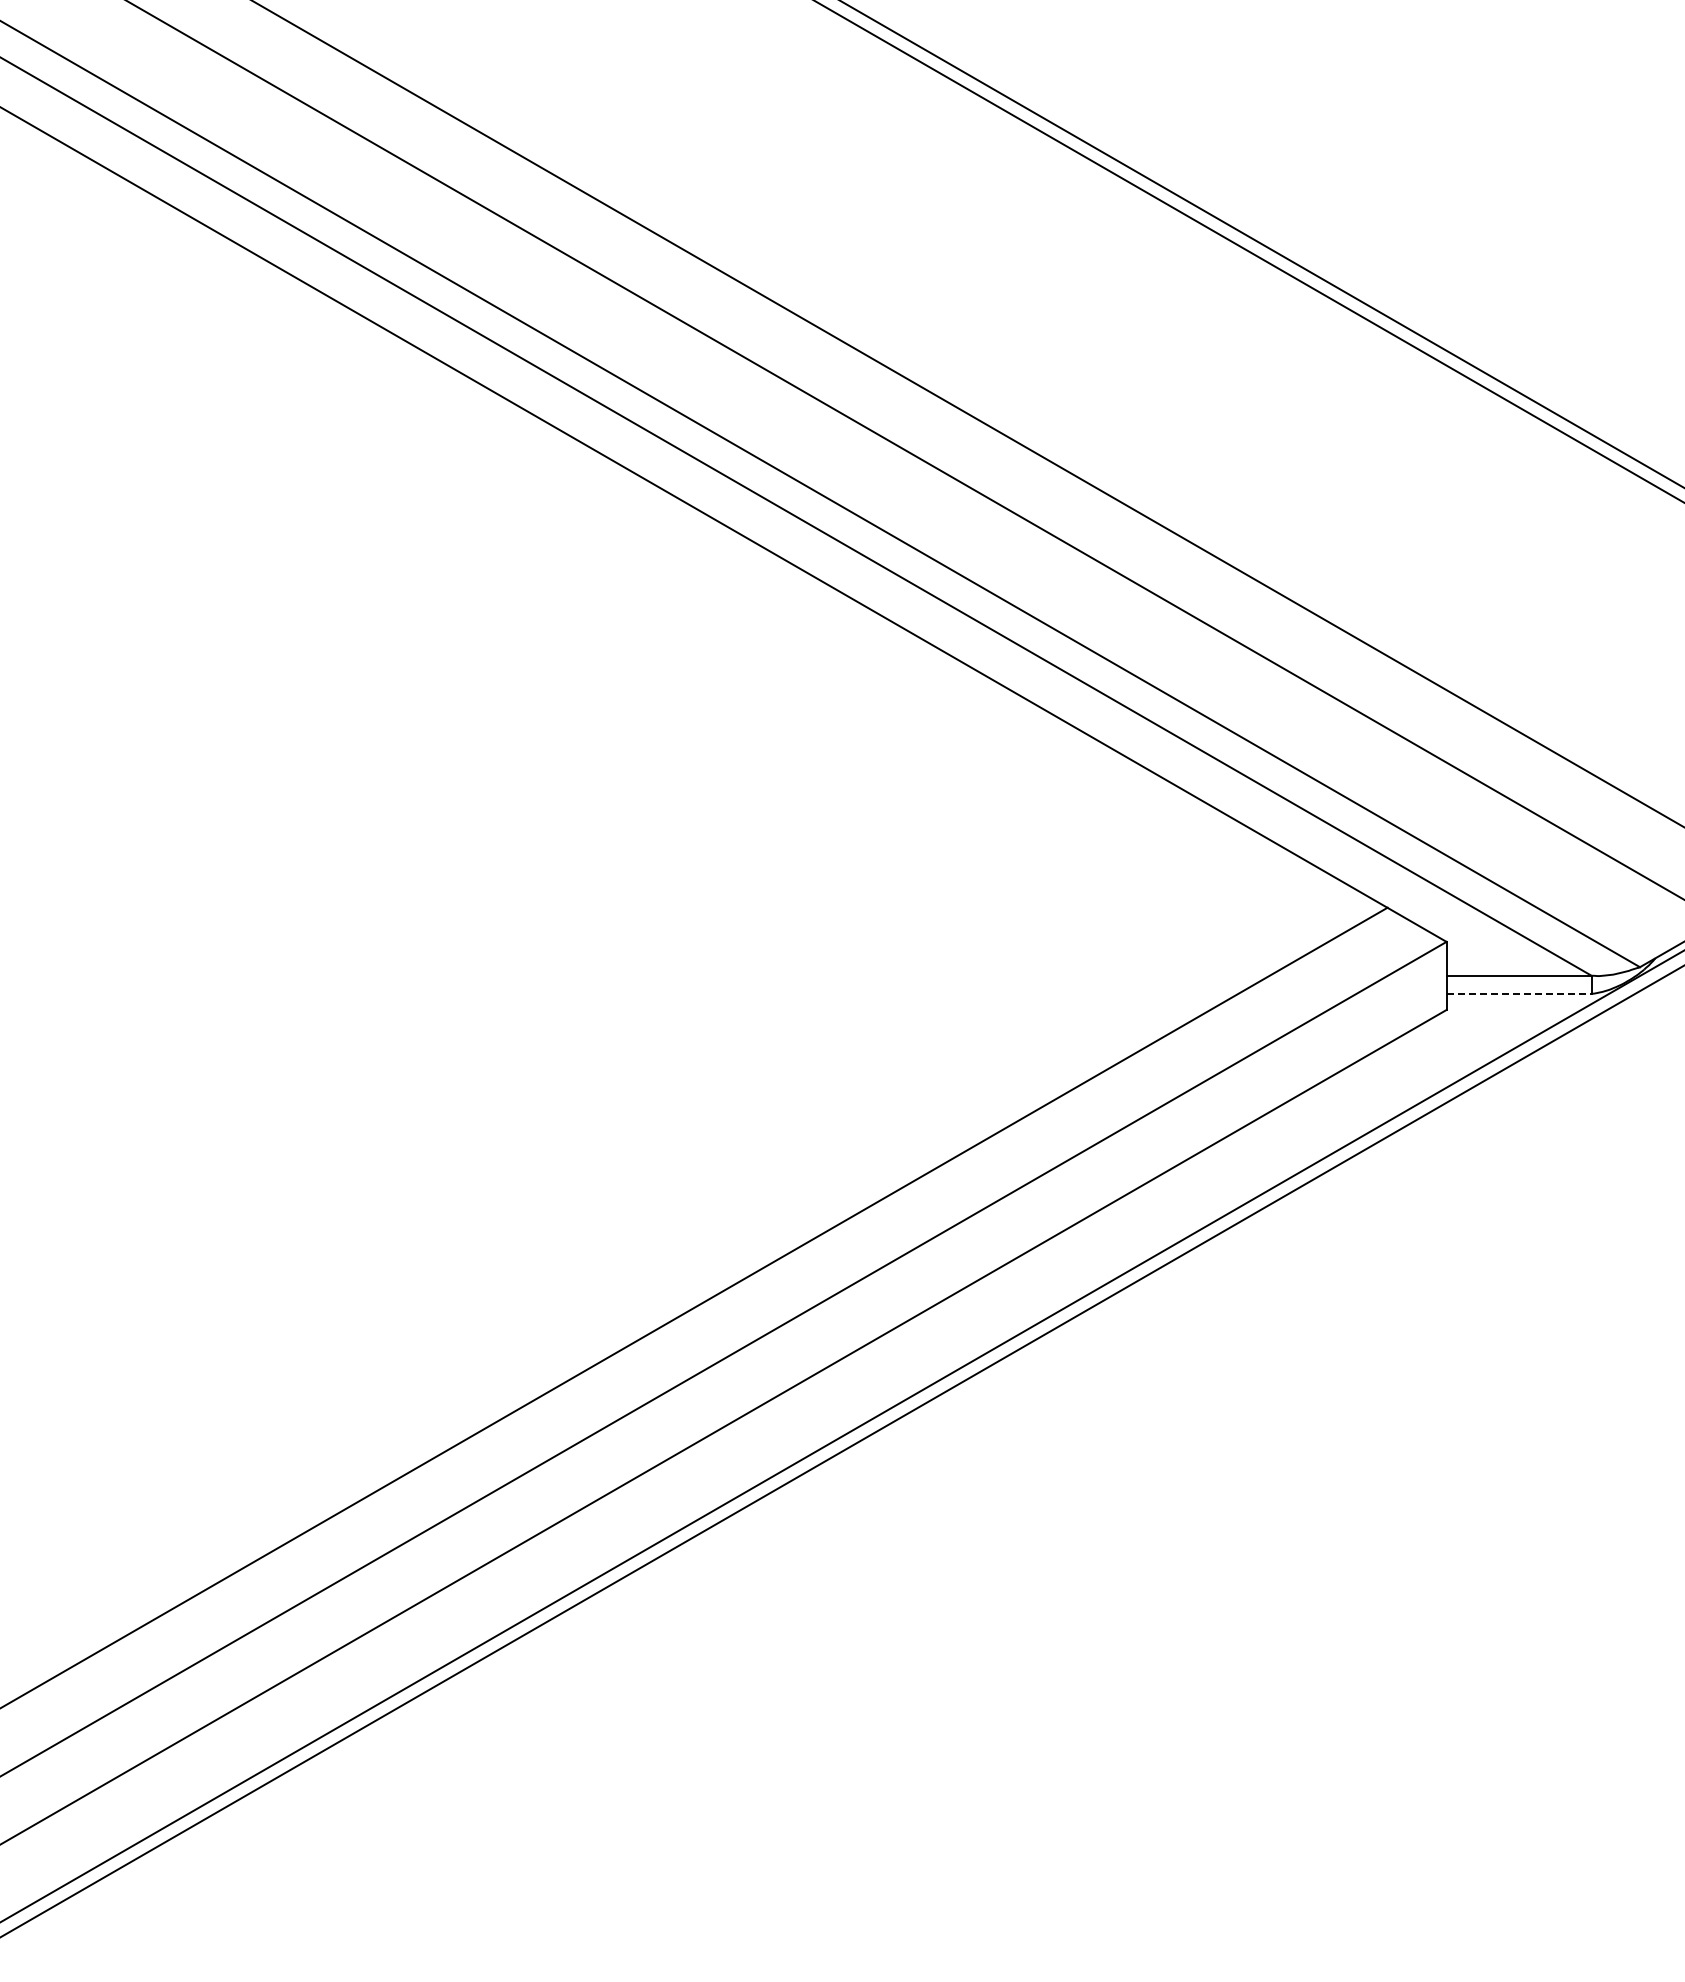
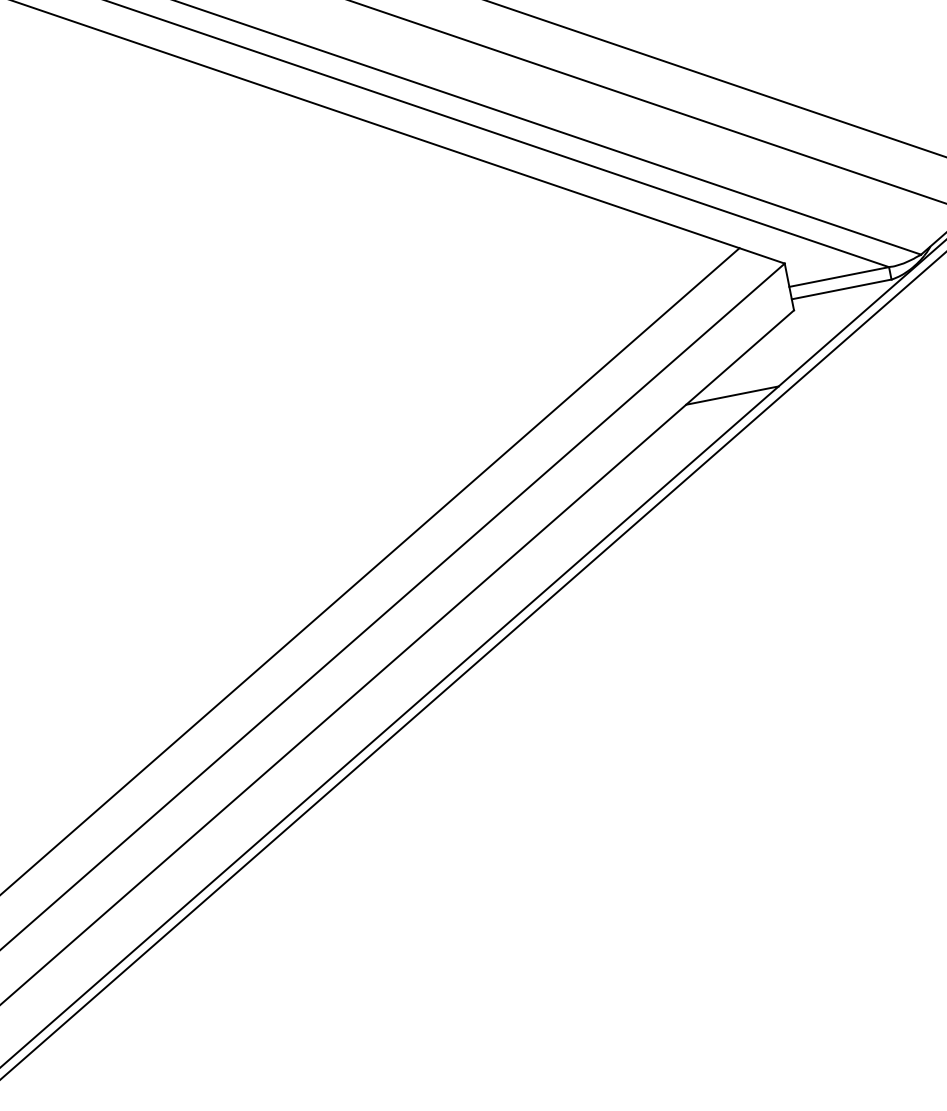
line: (1519, 993) -> (841, 289), dashed -> solid
line: (1336, 1112) -> (732, 395), added

